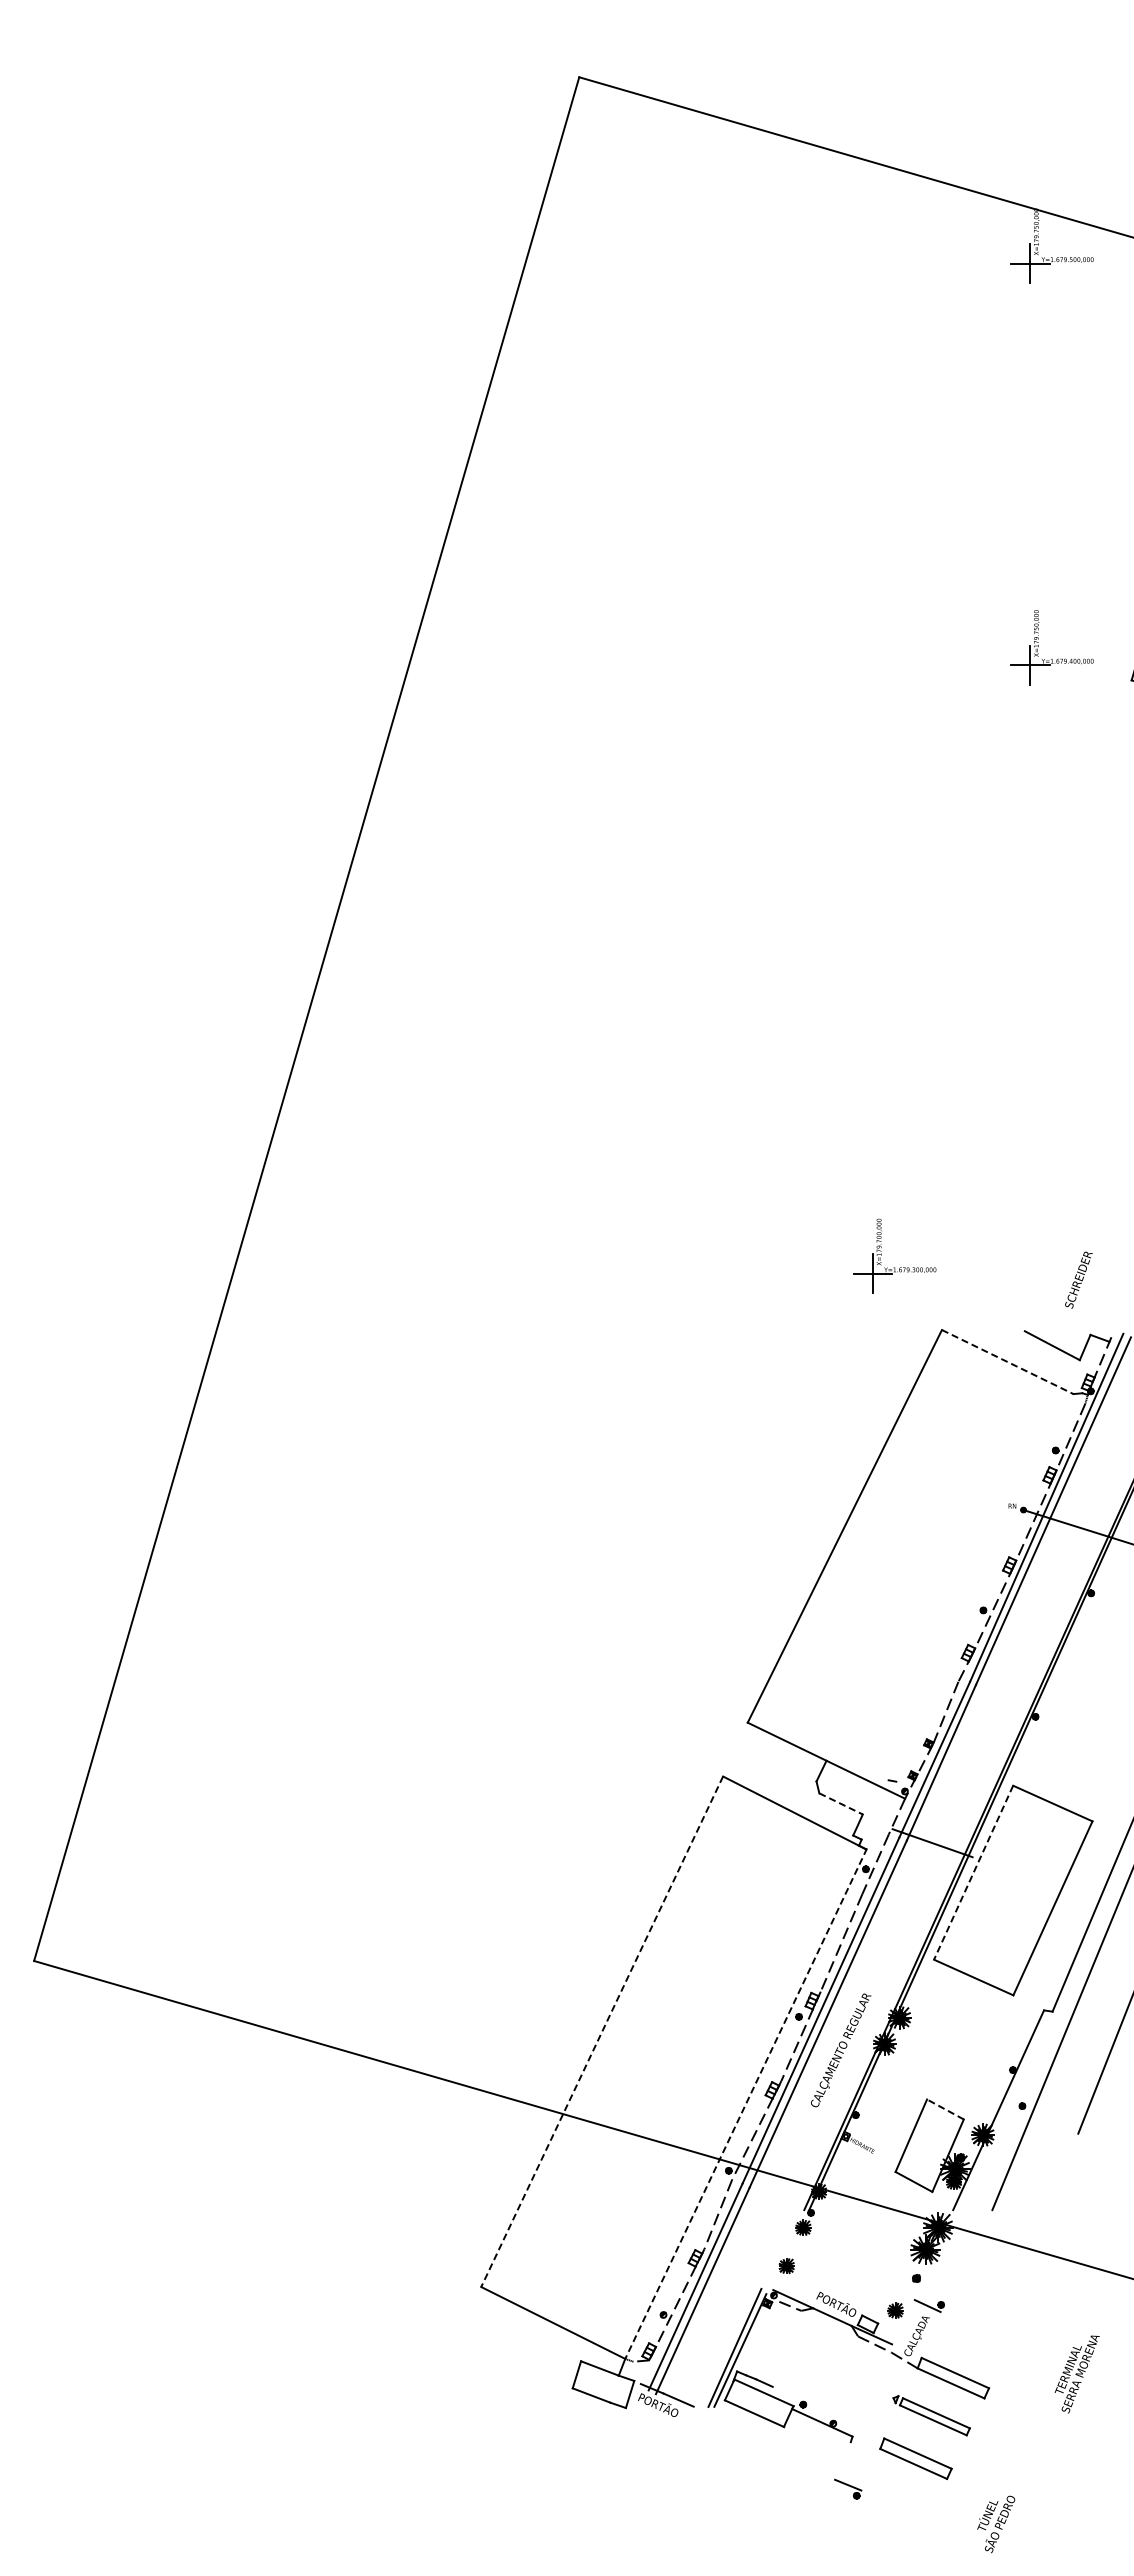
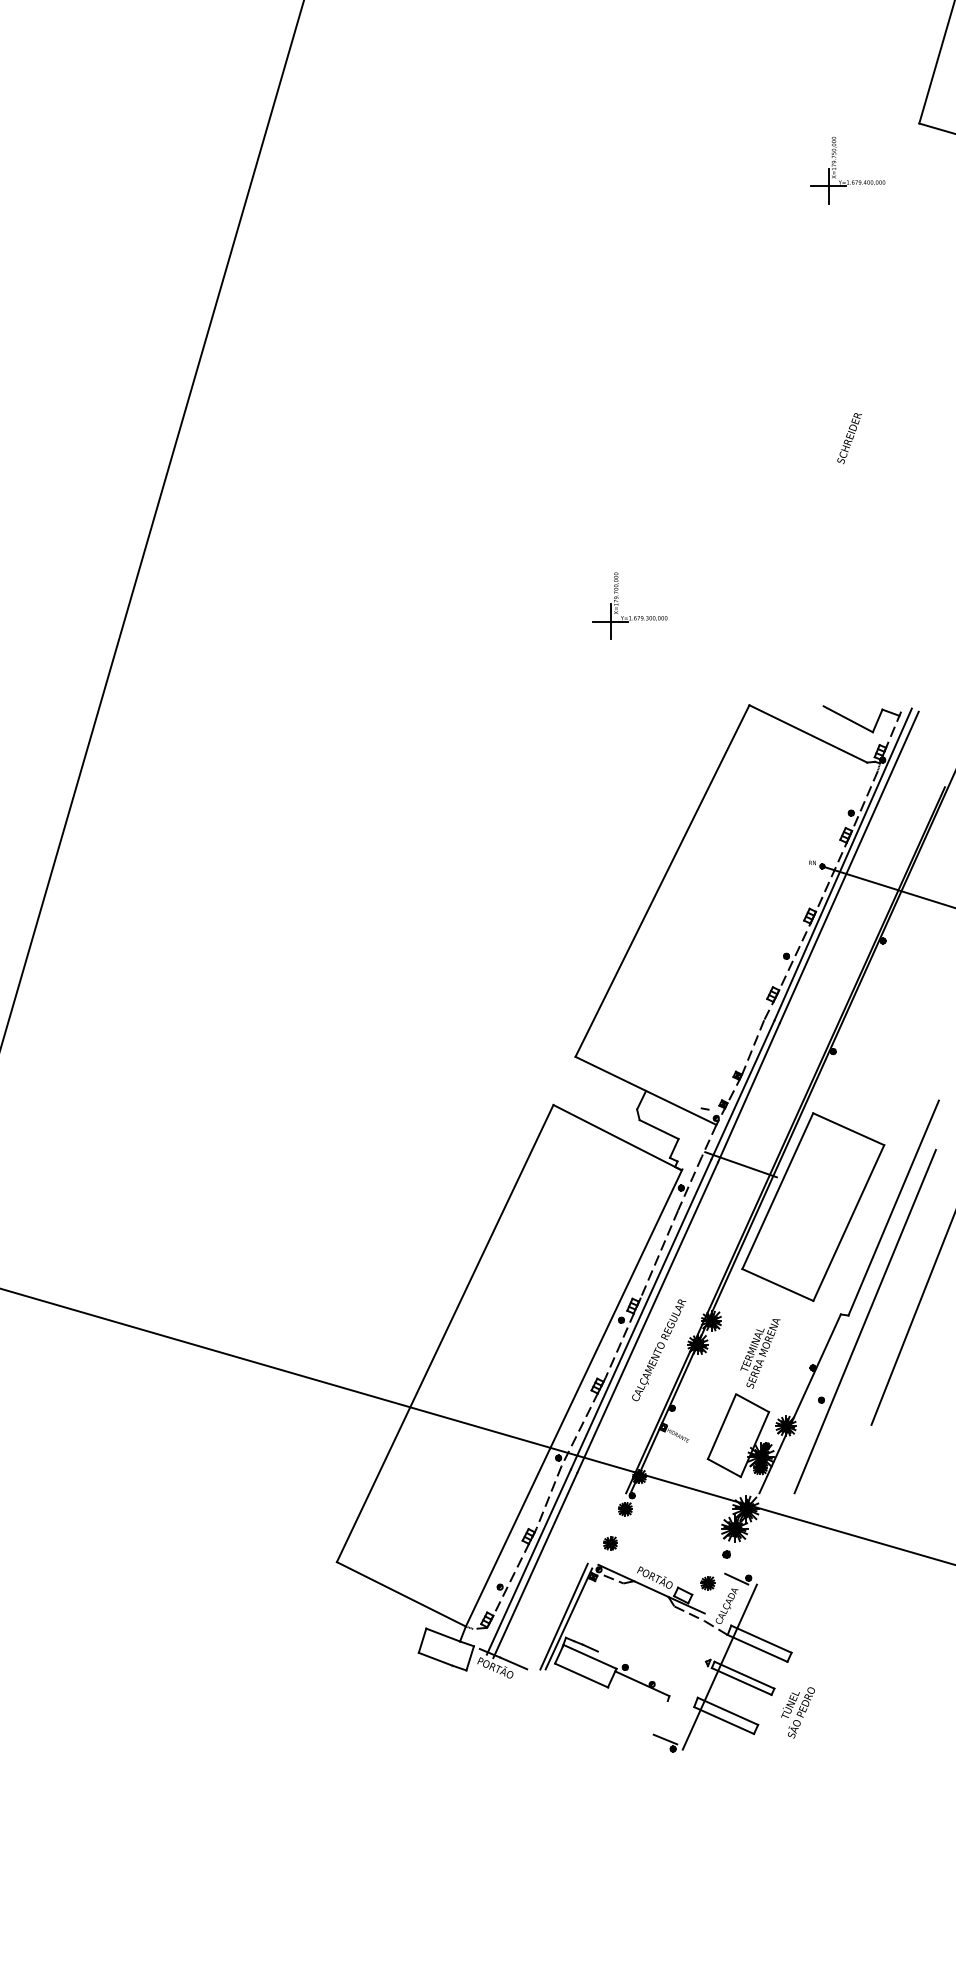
part: (1051, 659) -> (847, 180), moved
part: (894, 1267) -> (629, 616), moved
text: (1078, 1279) -> (849, 437), moved
line: (1008, 1362) -> (809, 734), dashed -> solid
line: (841, 1804) -> (659, 1130), dashed -> solid
line: (973, 1872) -> (777, 1190), dashed -> solid
line: (601, 2032) -> (444, 1334), dashed -> solid
line: (745, 2104) -> (573, 1398), dashed -> solid
line: (946, 2109) -> (753, 1403), dashed -> solid
text: (1076, 2374) -> (759, 1353), moved
line: (908, 2404) -> (719, 1667), added
text: (996, 2524) -> (798, 1712), moved

